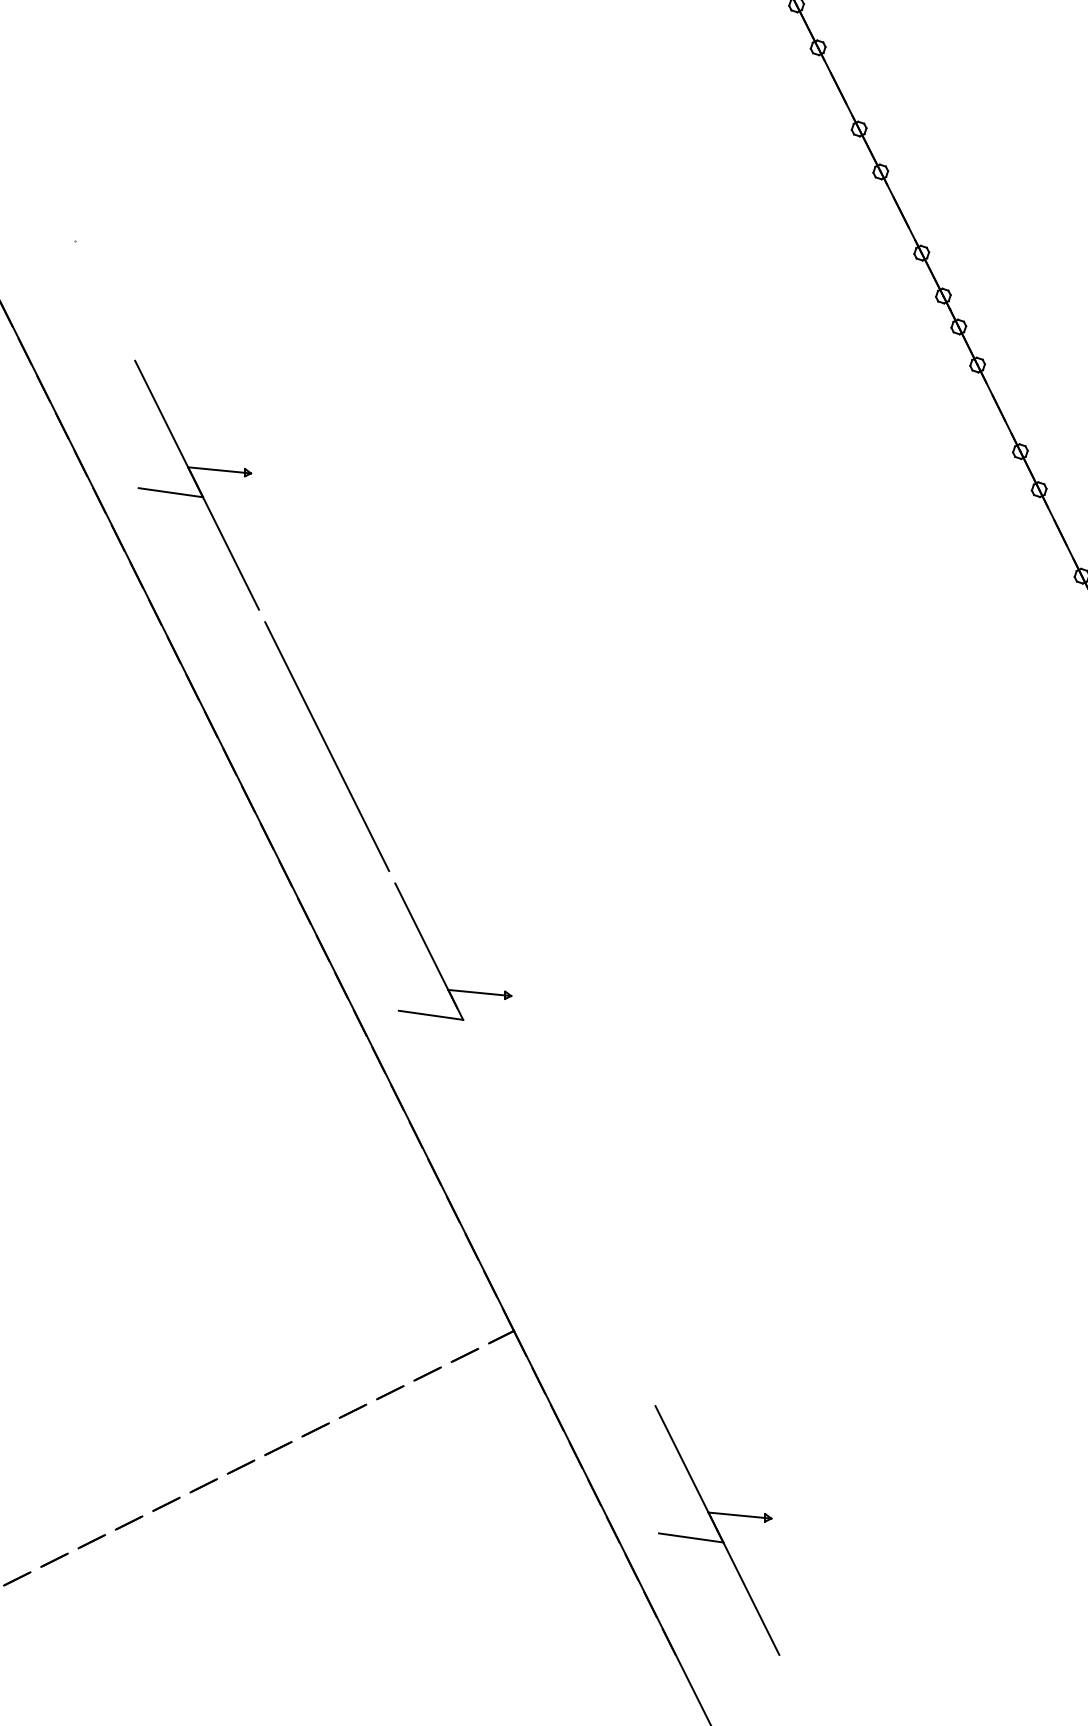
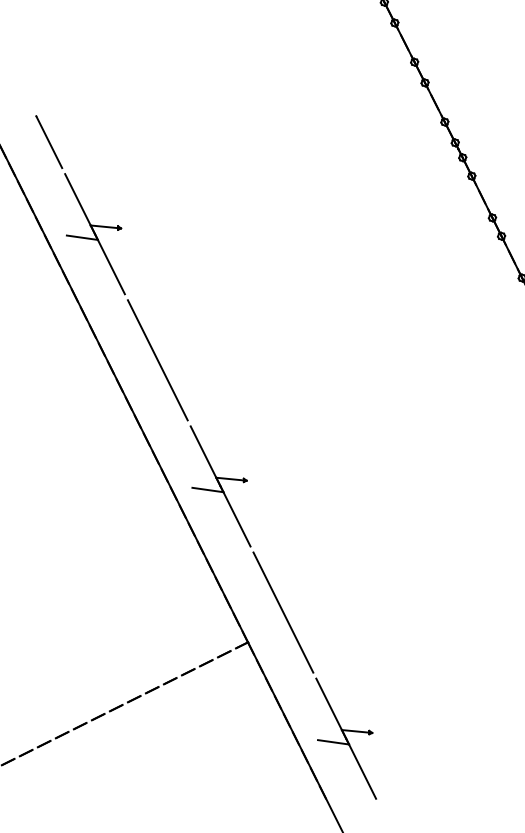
line: (102, 295) -> (49, 142), added
line: (488, 1070) -> (235, 516), added
line: (587, 1269) -> (283, 612), added

